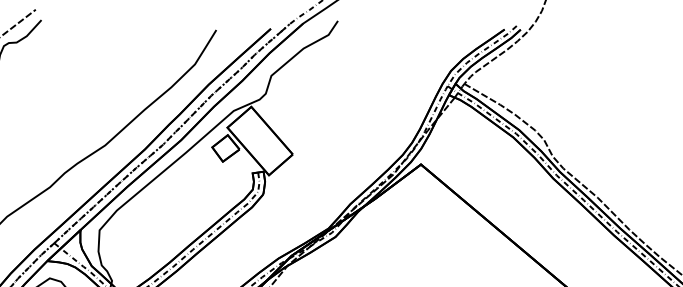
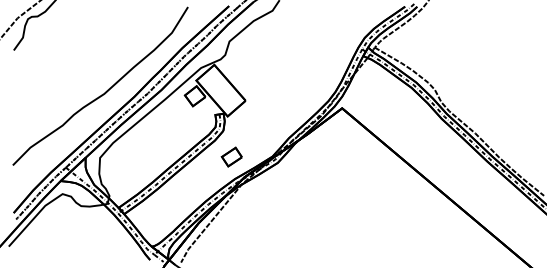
part: (274, 228) -> (231, 156), added

